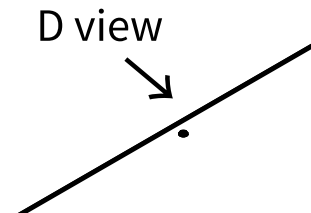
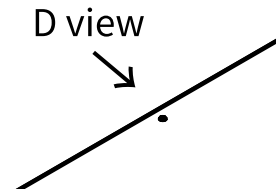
text: (148, 78) -> (113, 69), moved

